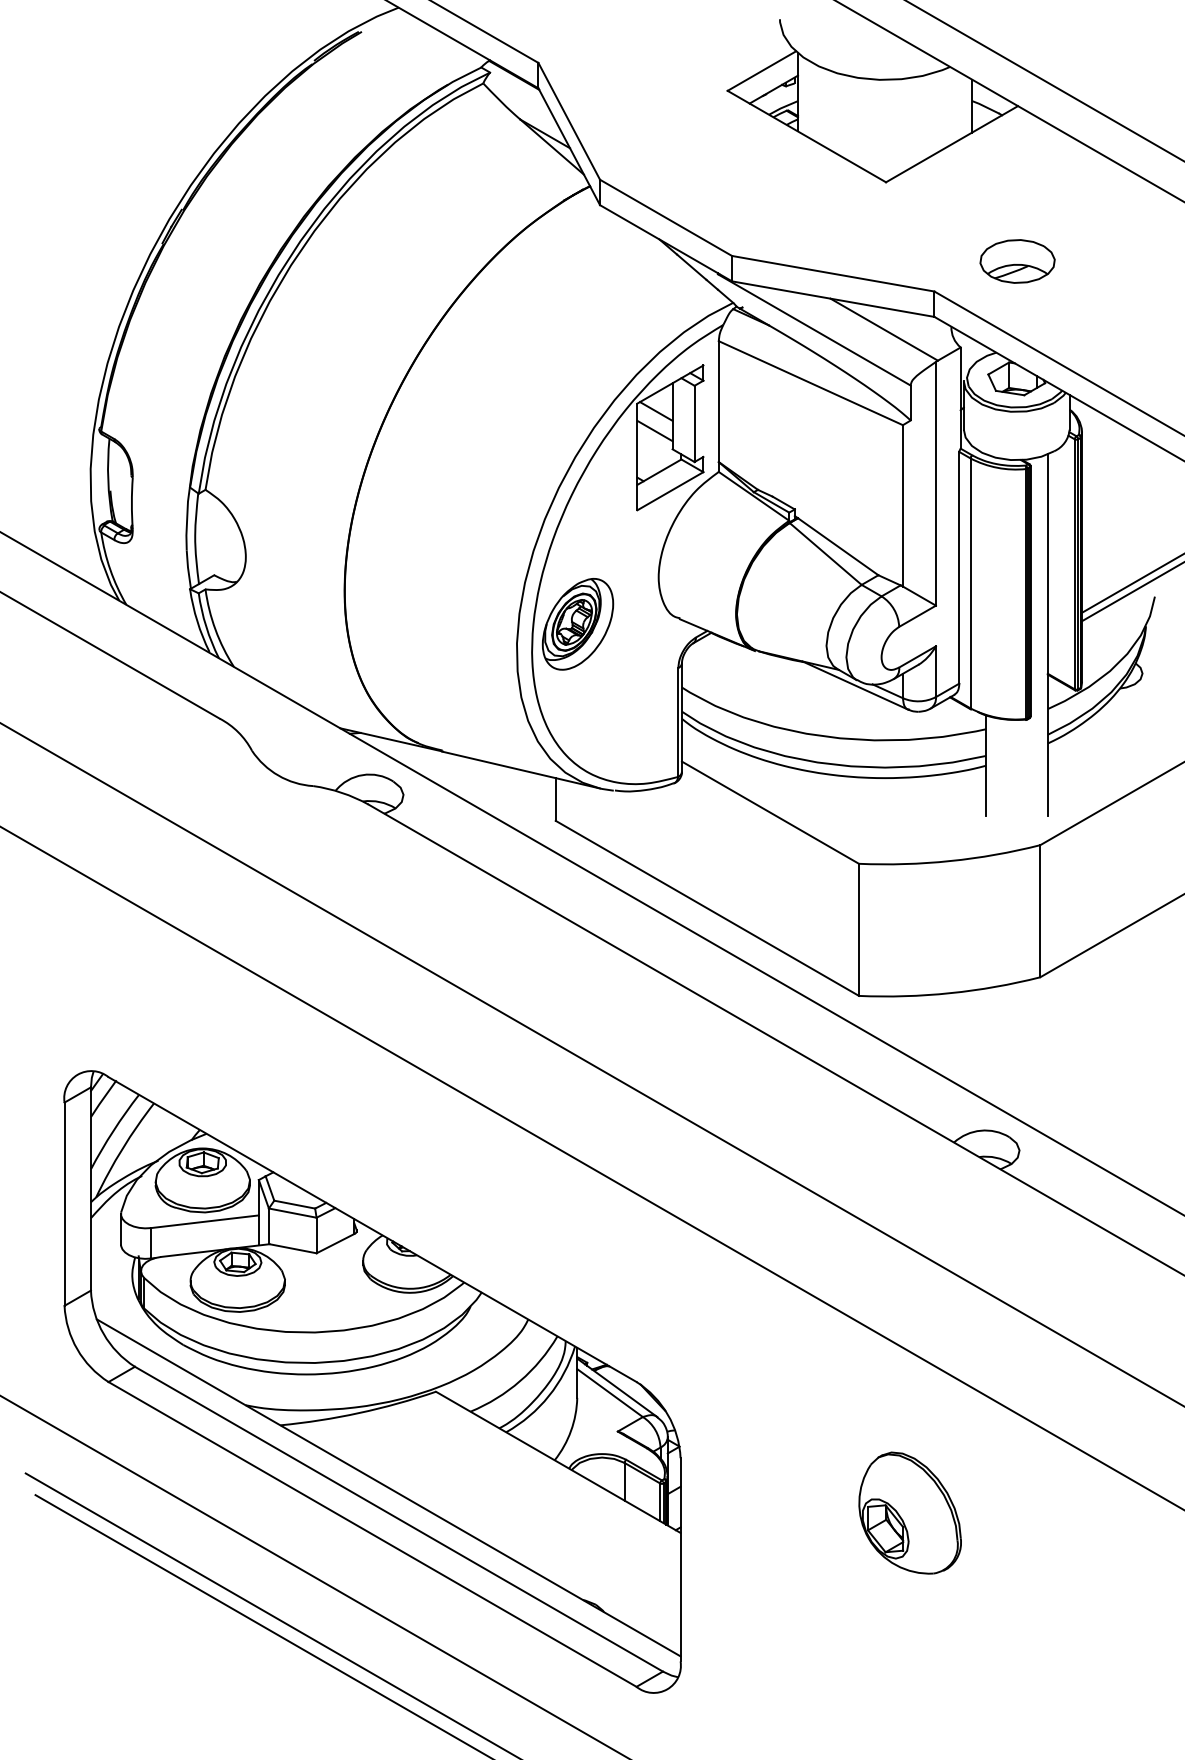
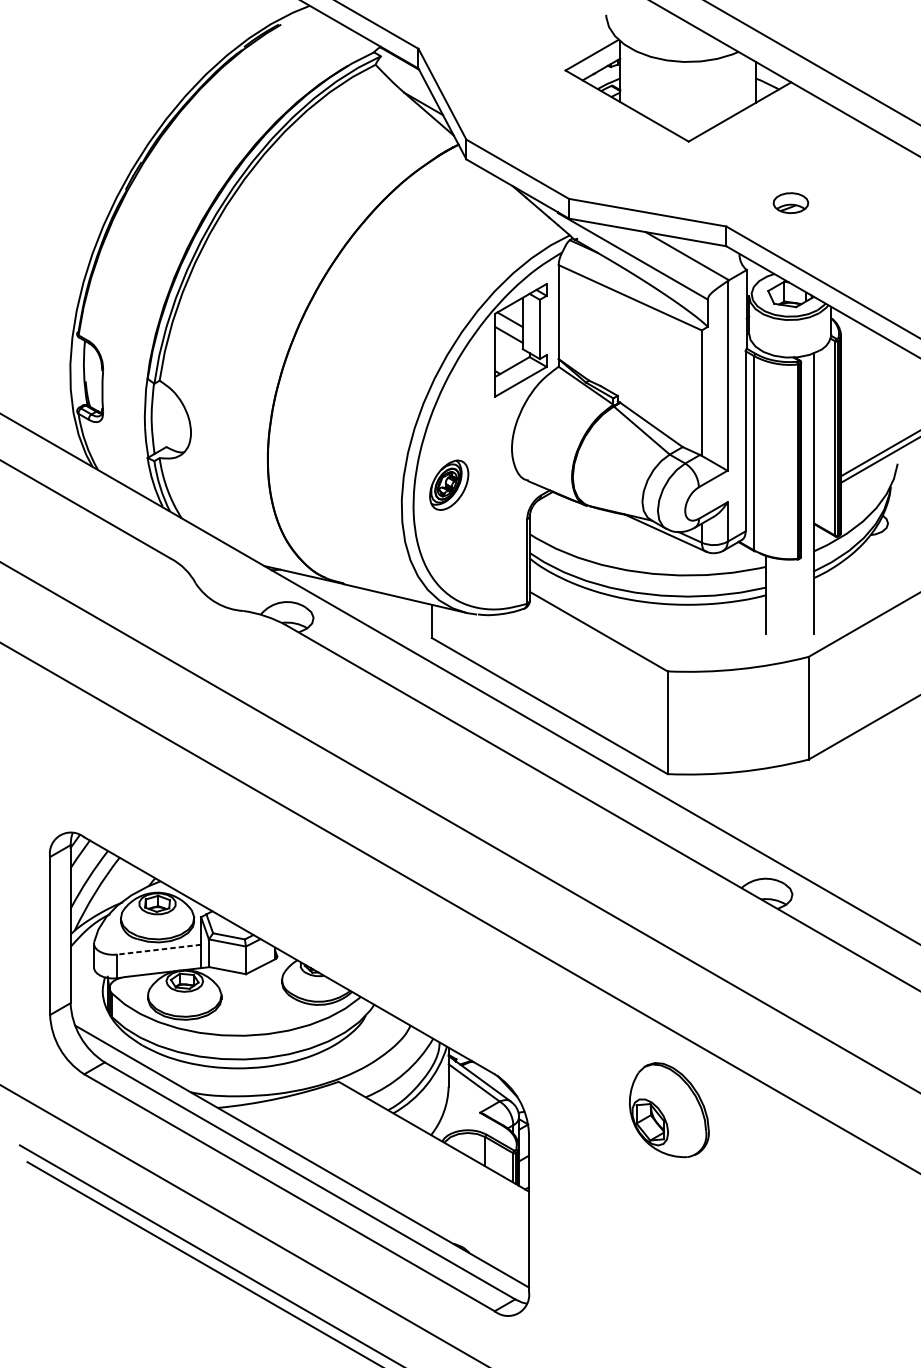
part: (1017, 261) -> (790, 203), size x0.6
part: (577, 624) -> (448, 485), size x0.7
line: (204, 1221) -> (158, 949), solid -> dashed
part: (909, 1512) -> (668, 1109), moved

